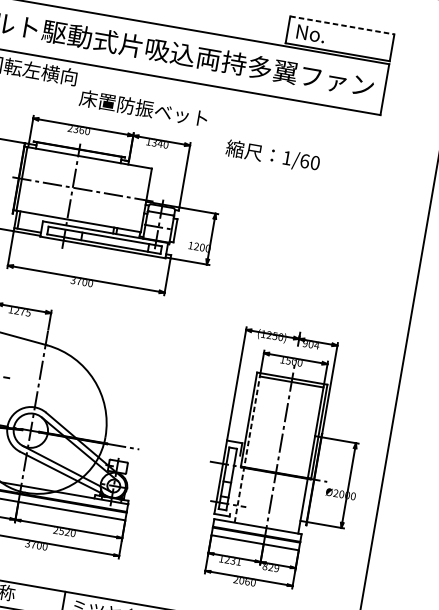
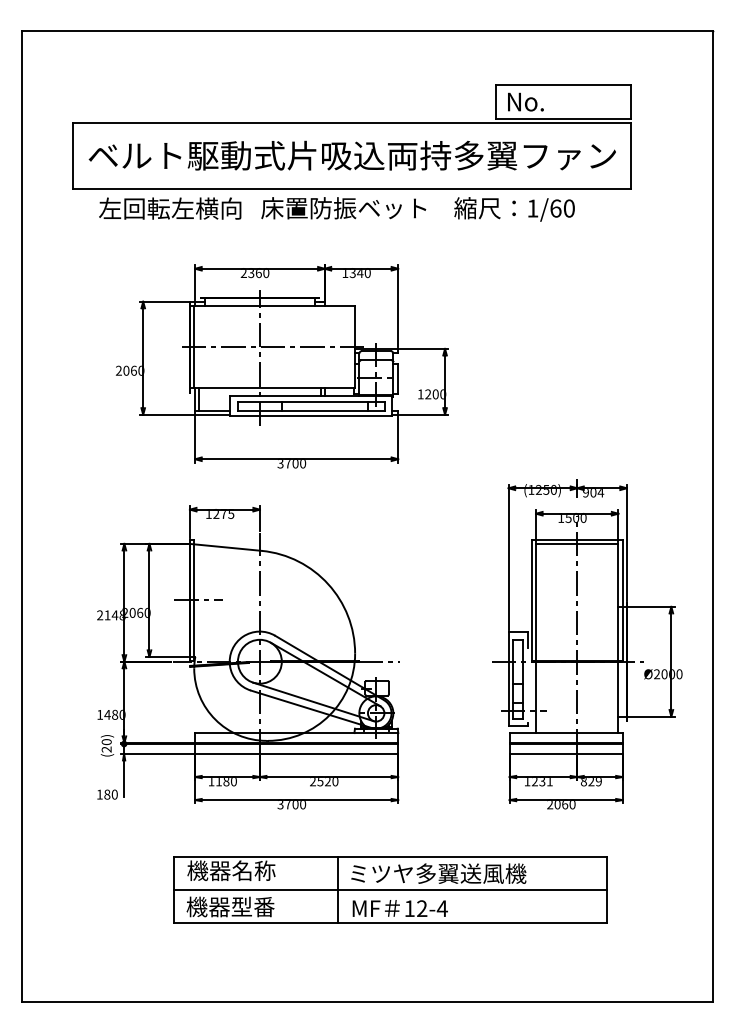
line: (342, 25) -> (563, 84), dashed -> solid
text: (143, 108) -> (343, 208), moved
text: (272, 156) -> (514, 209), moved
line: (247, 449) -> (536, 638), dashed -> solid

